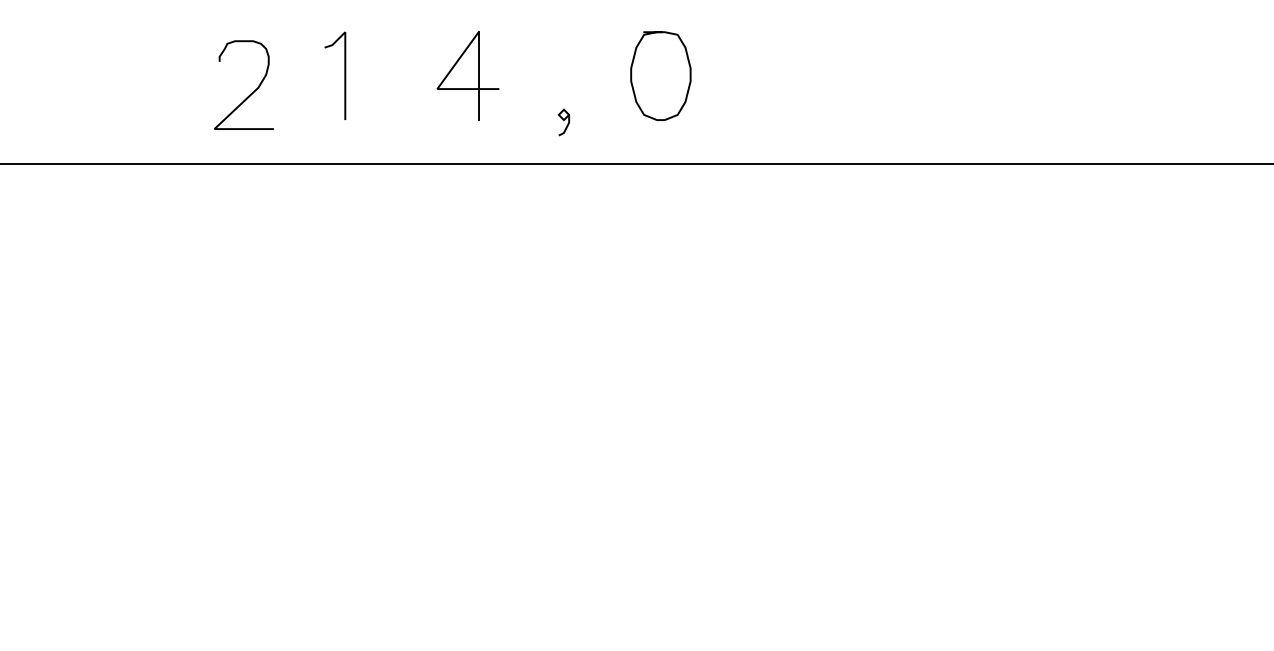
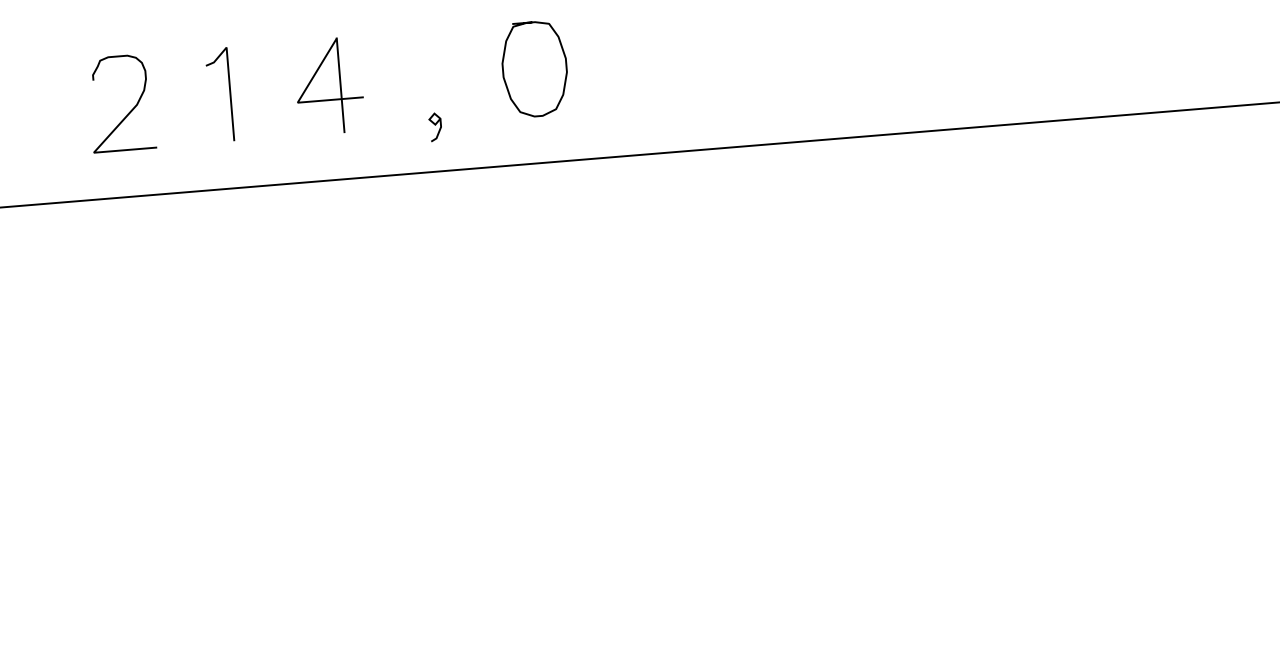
curve: (344, 75) -> (229, 93), moved
curve: (251, 92) -> (130, 110), moved

